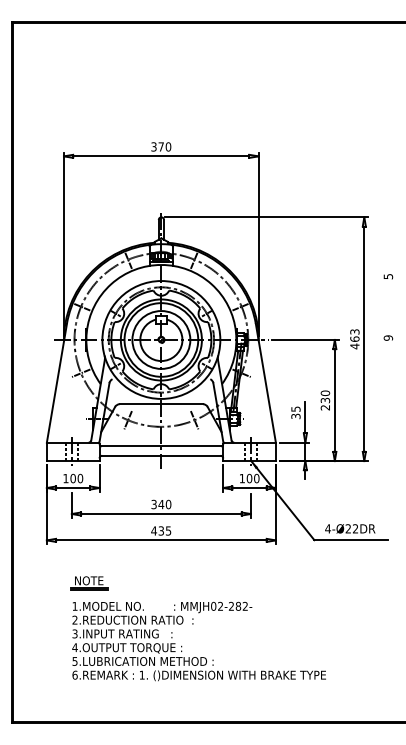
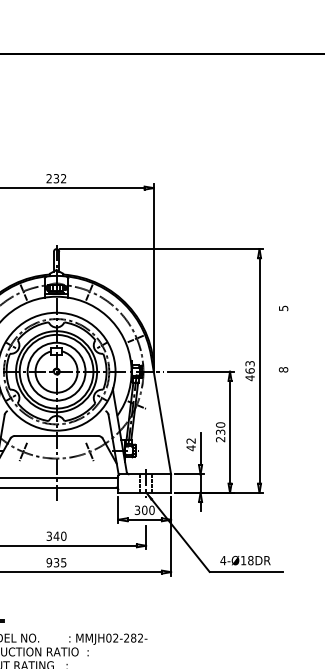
text: (161, 146) -> (56, 178), 370 -> 232
text: (388, 337) -> (283, 369), 9 -> 8
text: (295, 412) -> (190, 444), 35 -> 42
text: (241, 478) -> (136, 510), 100 -> 300
text: (351, 528) -> (246, 560), 4-Ø22DR -> 4-Ø18DR
text: (153, 530) -> (48, 562), 435 -> 935

